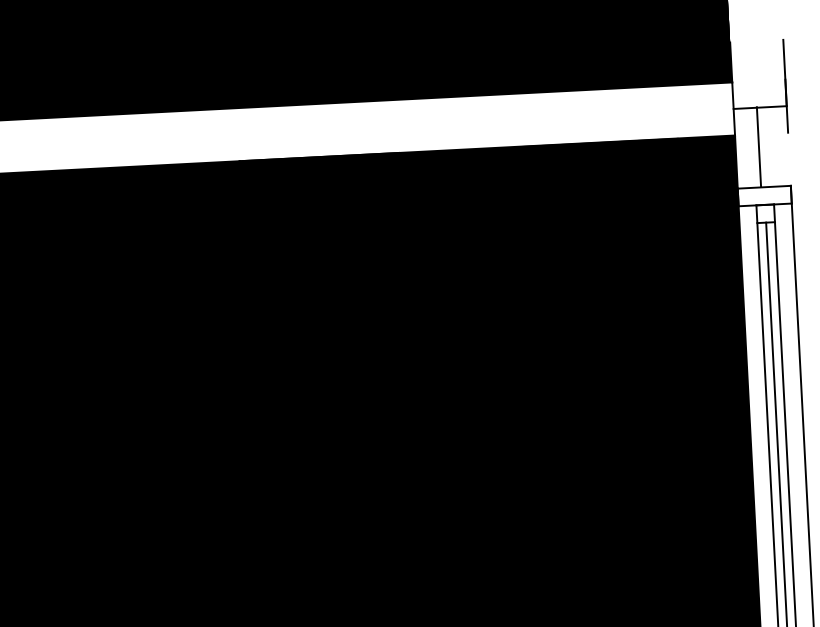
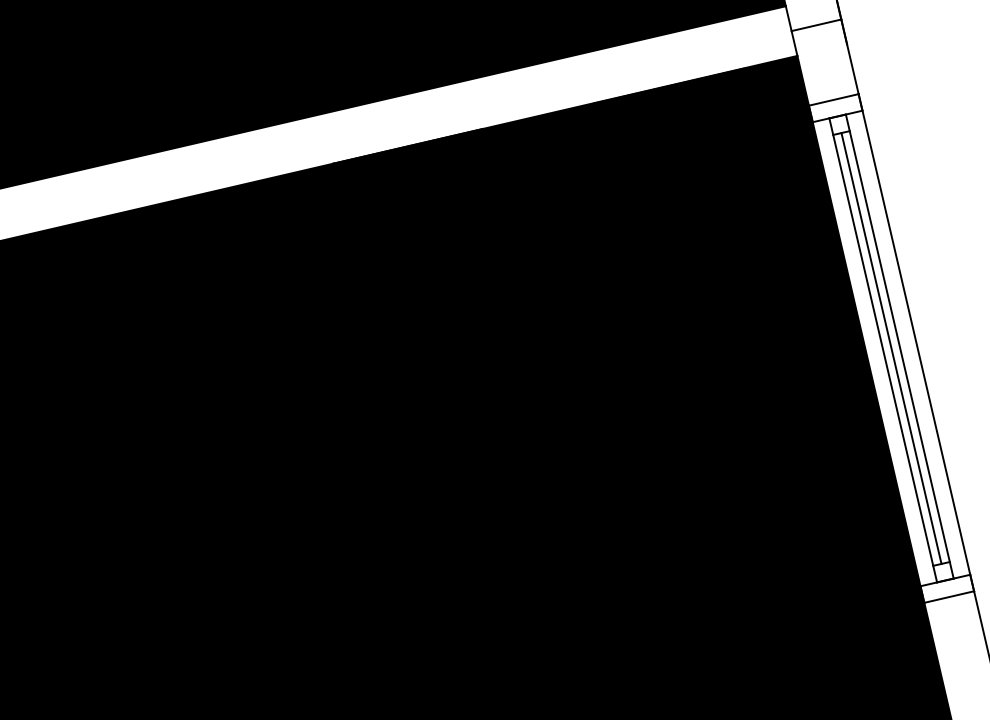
line: (758, 146) -> (849, 56), moved

